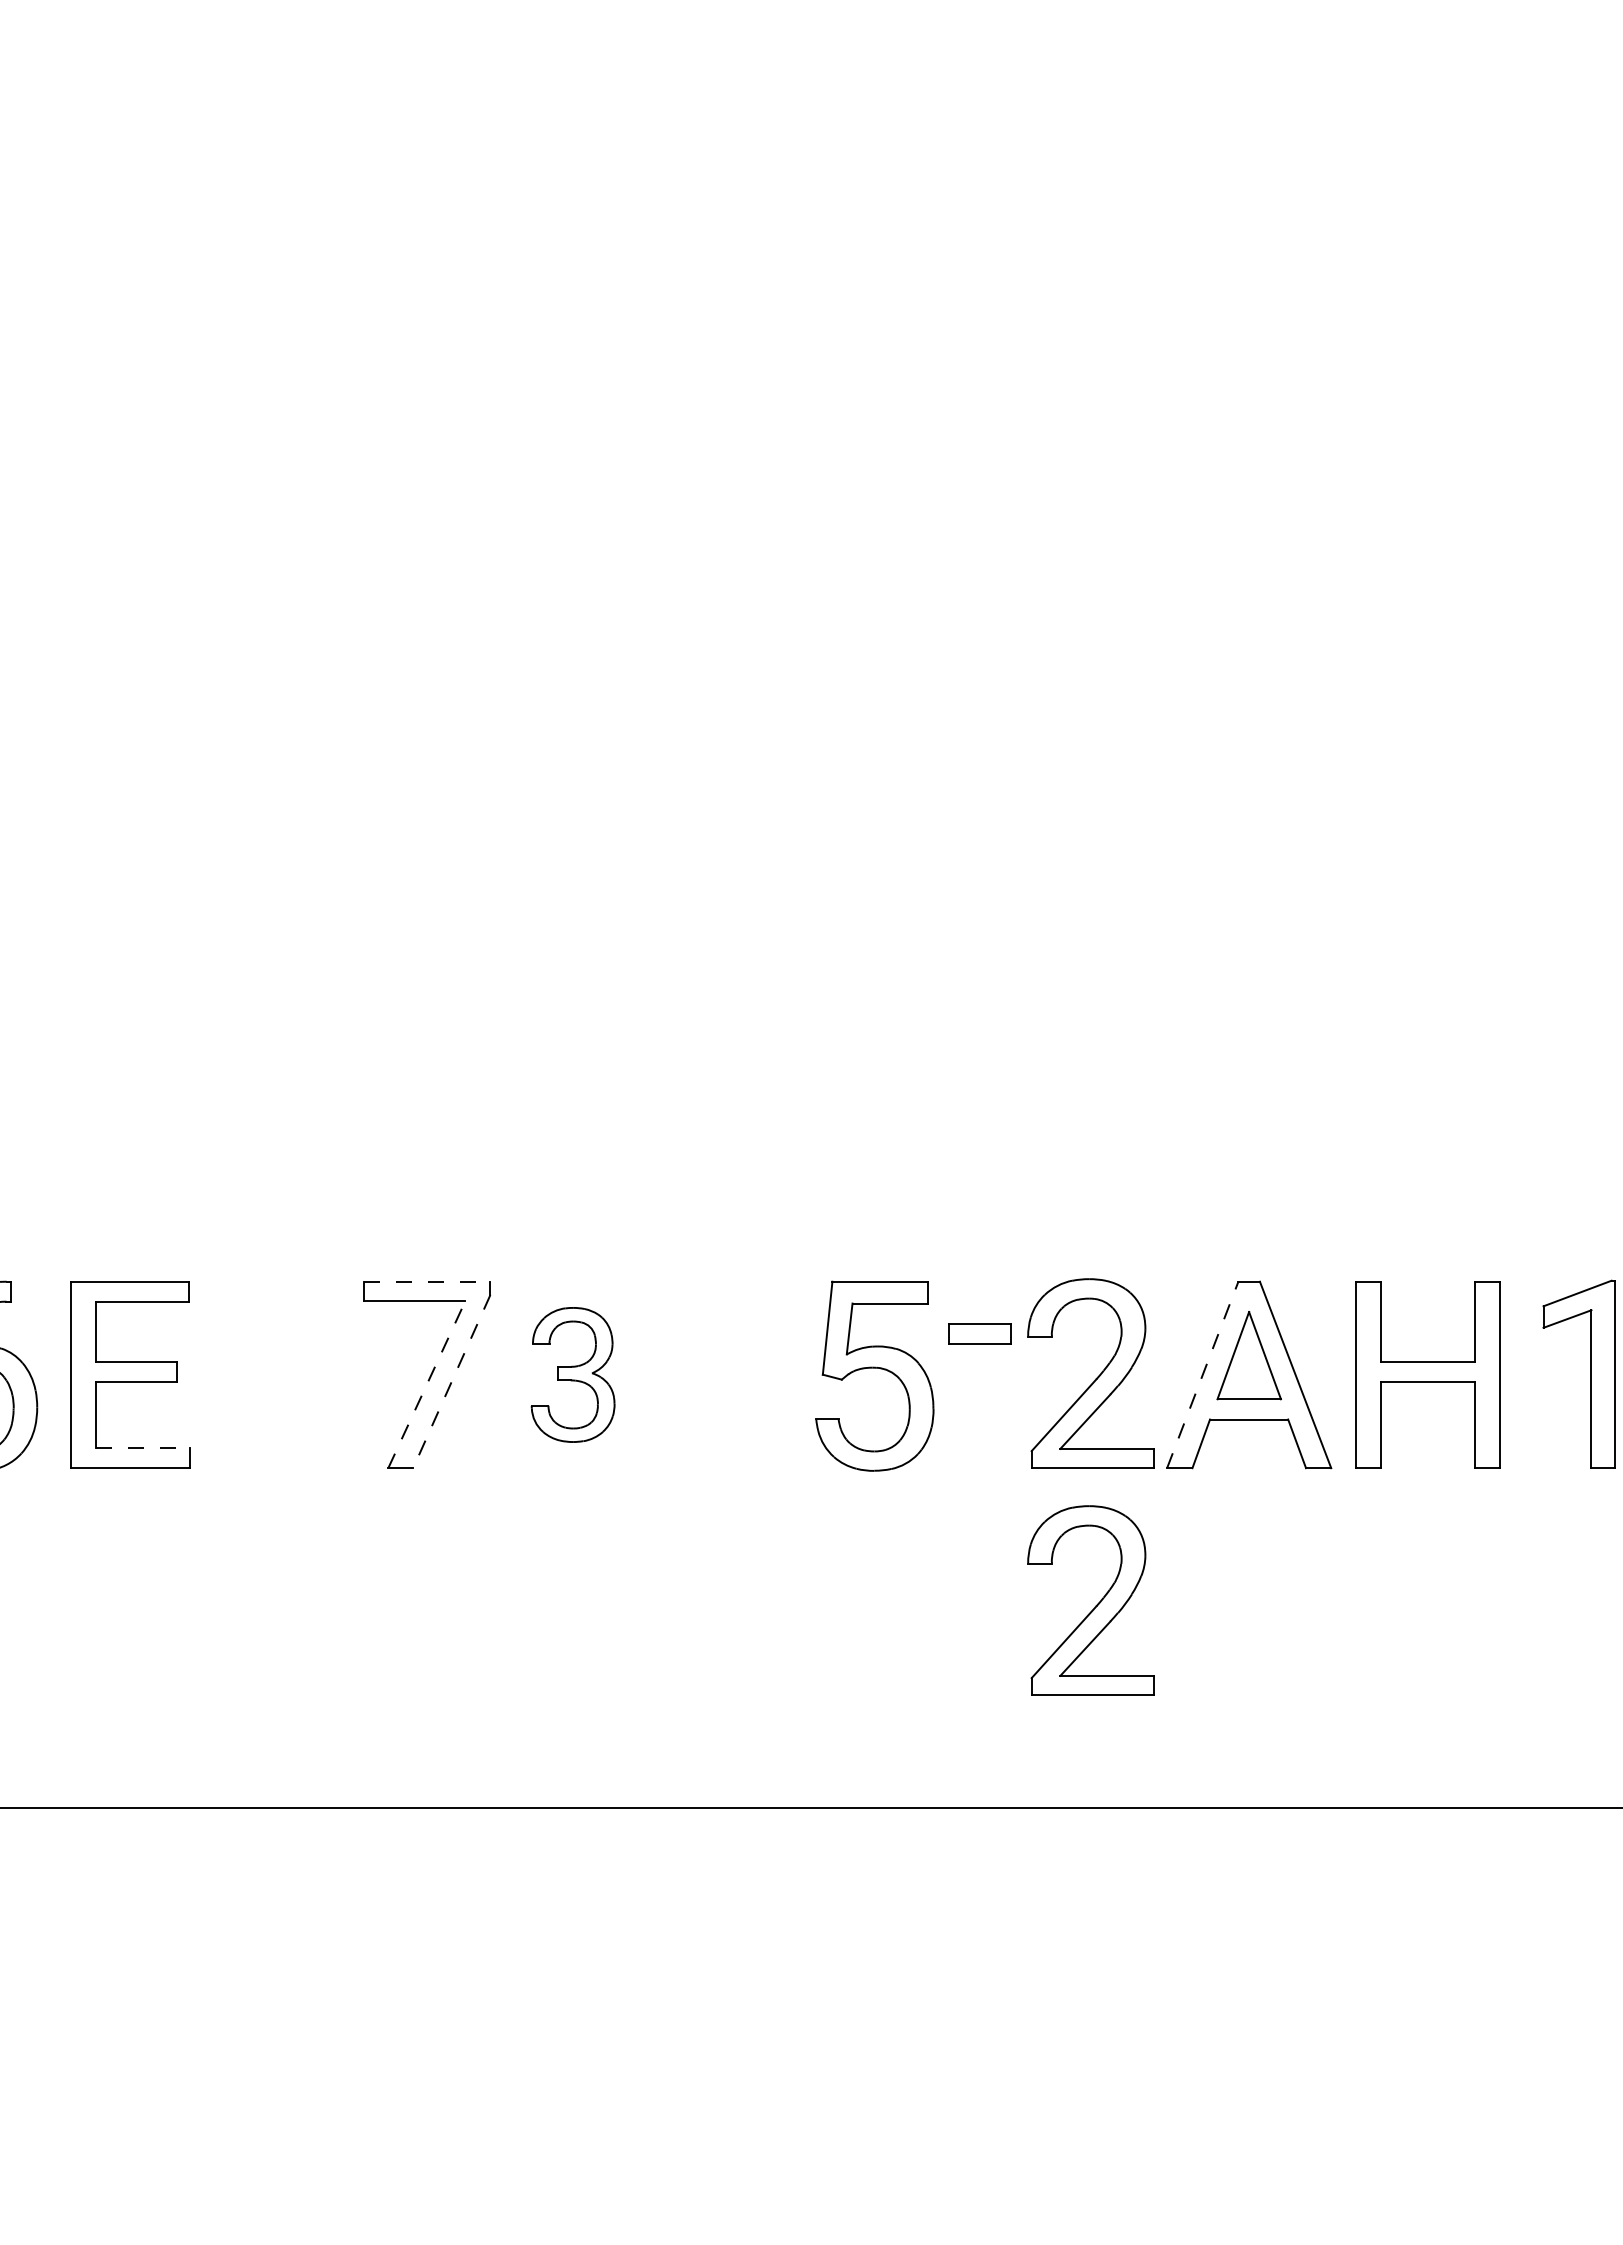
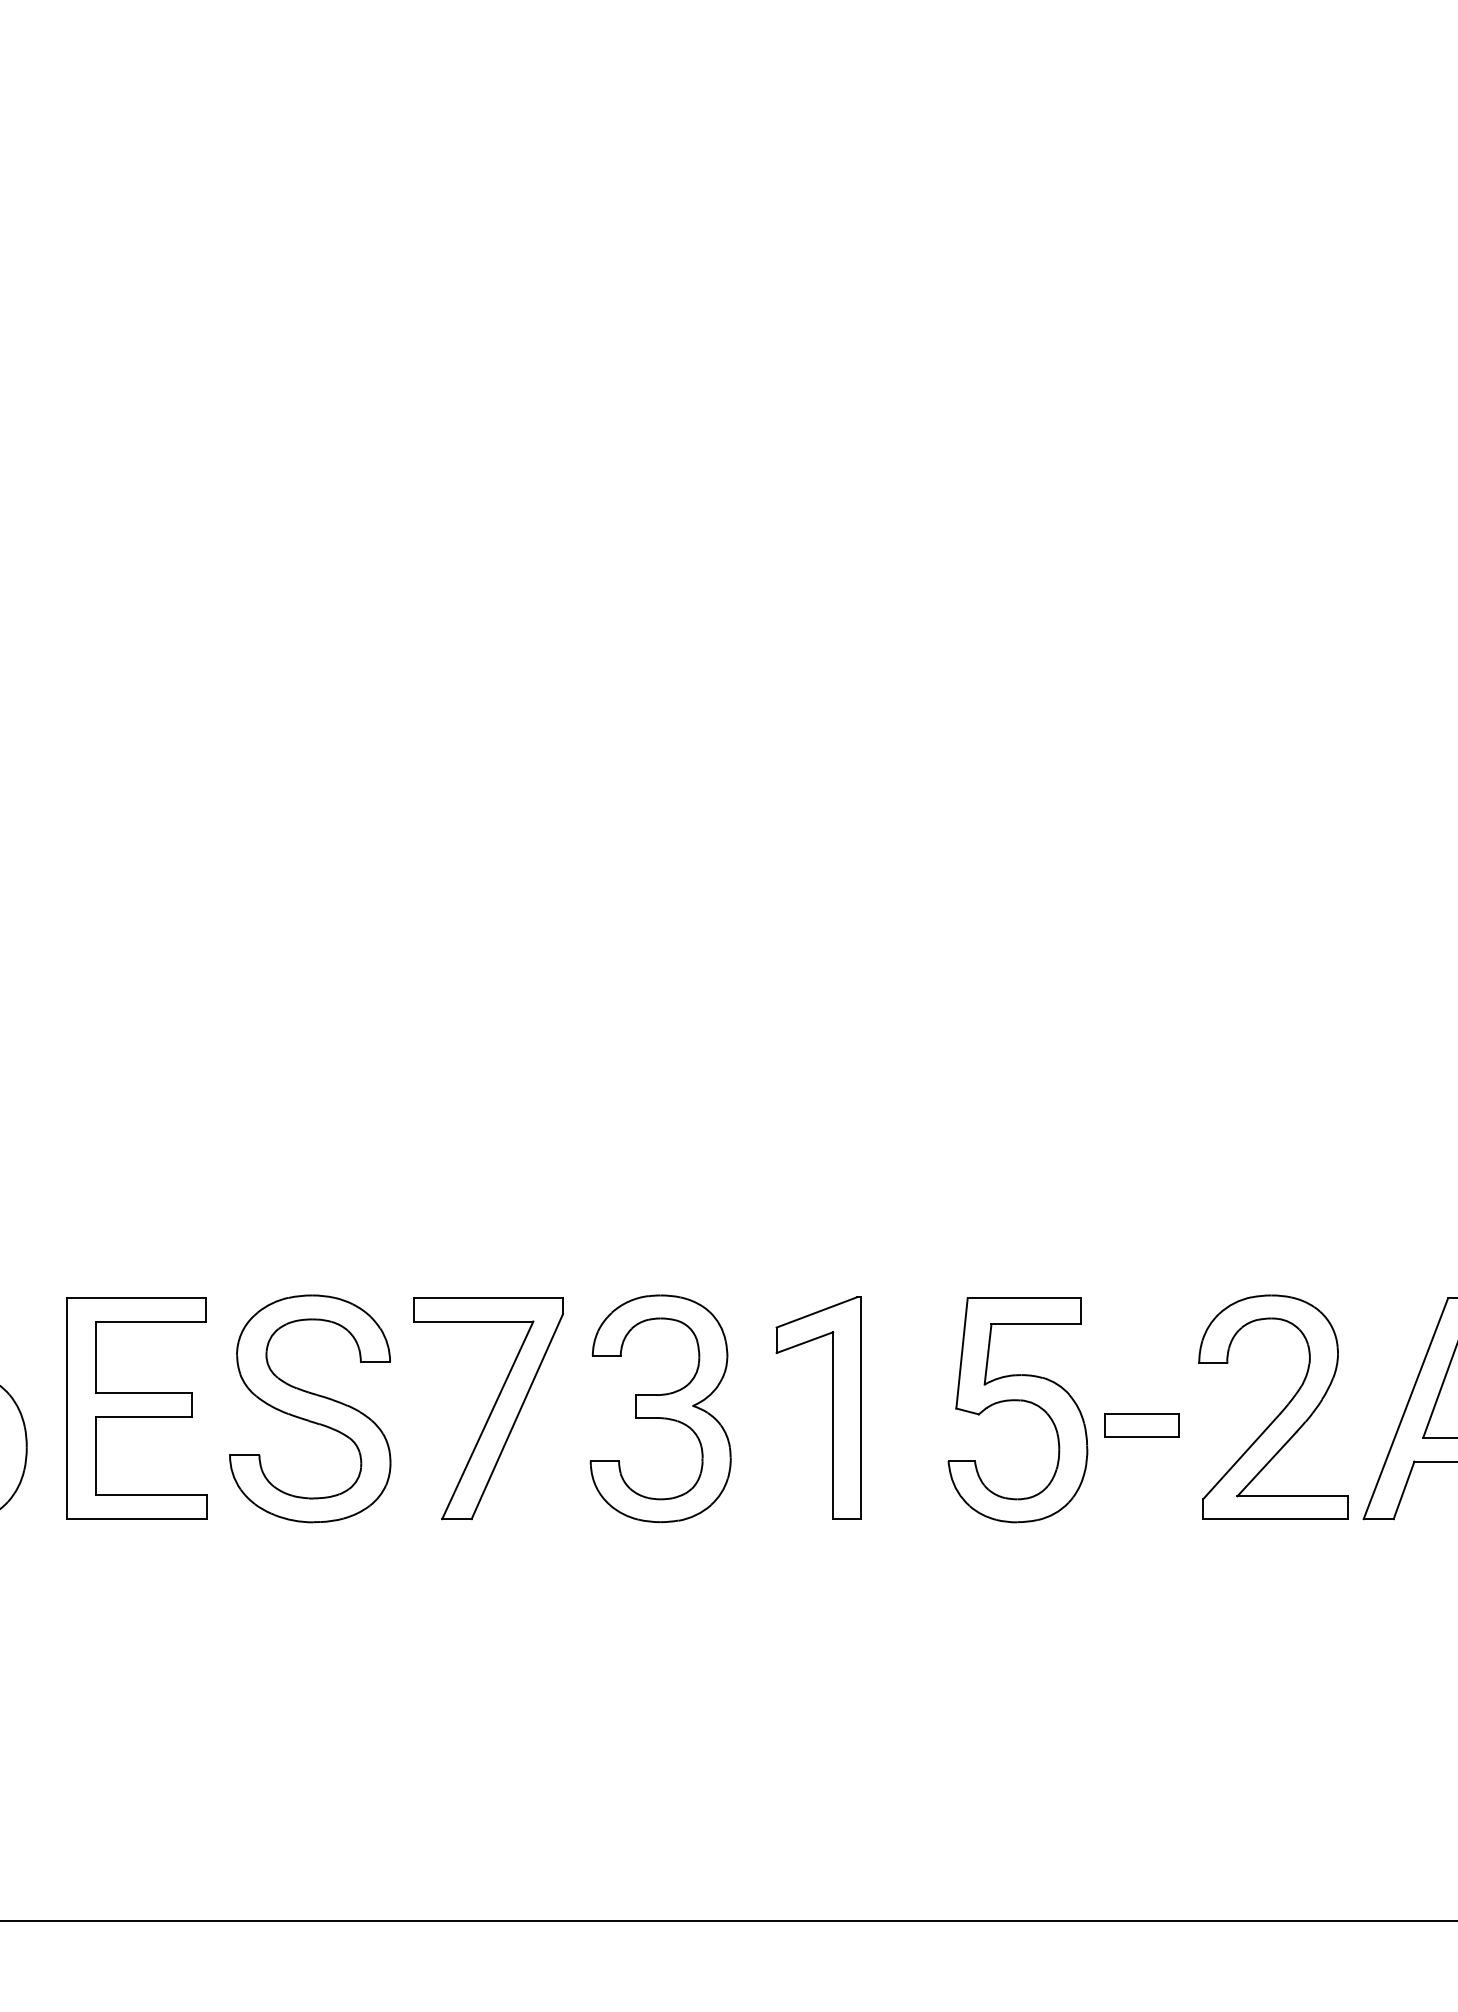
line: (427, 1281) -> (488, 1298), dashed -> solid
part: (979, 1333) -> (1141, 1424), moved
part: (718, 1373) -> (832, 1407), added
part: (276, 1374) -> (309, 1408), added
part: (573, 1374) -> (661, 1408), size x1.43
line: (1202, 1374) -> (1405, 1408), dashed -> solid
line: (451, 1381) -> (516, 1416), dashed -> solid
line: (426, 1384) -> (487, 1420), dashed -> solid
line: (142, 1448) -> (151, 1495), dashed -> solid
part: (1095, 1605) -> (1278, 1681), removed

